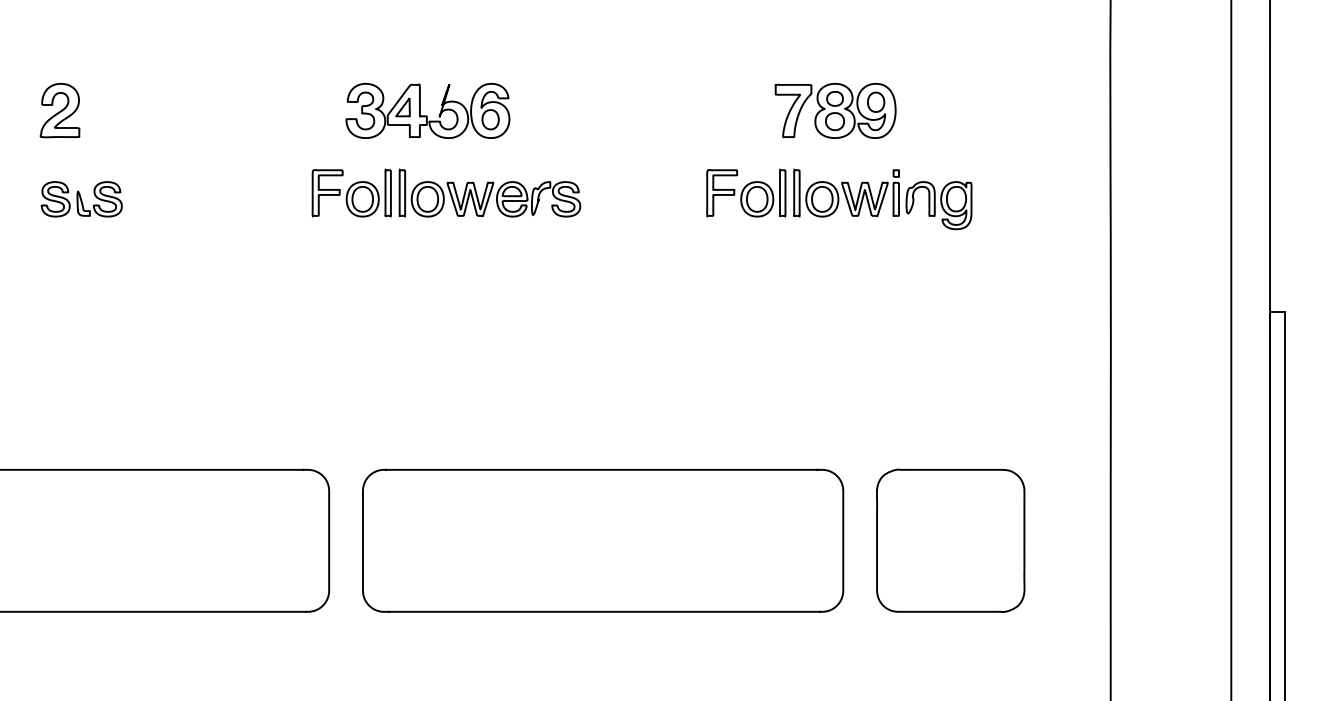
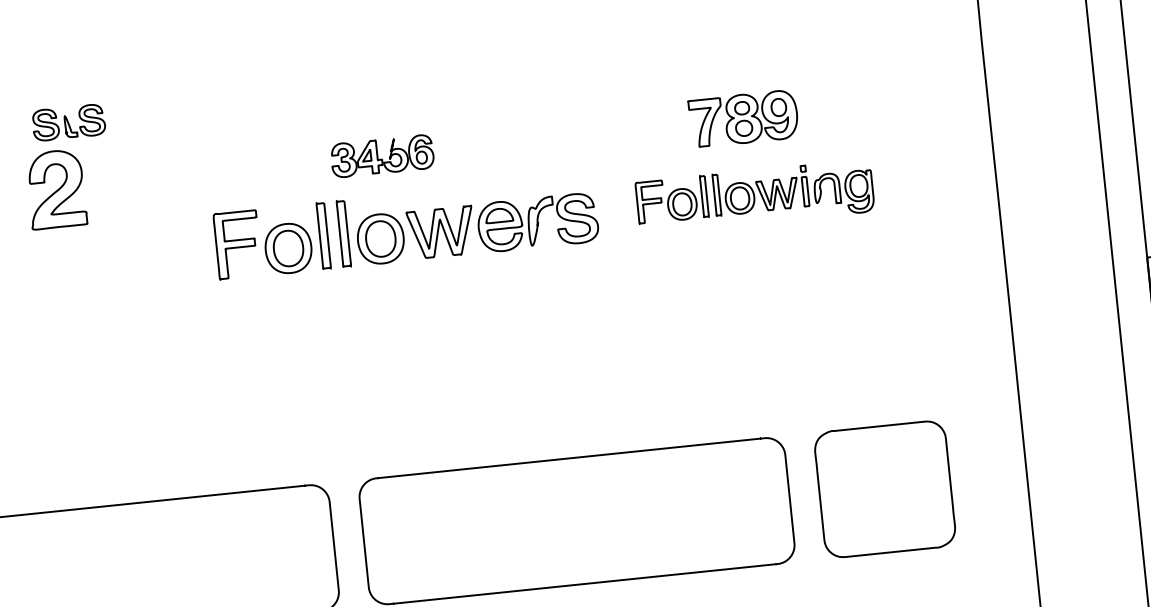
part: (59, 110) -> (55, 189), size x1.6
part: (427, 110) -> (381, 155), size x0.7
part: (446, 192) -> (406, 226), size x1.6
part: (81, 199) -> (68, 122), moved

